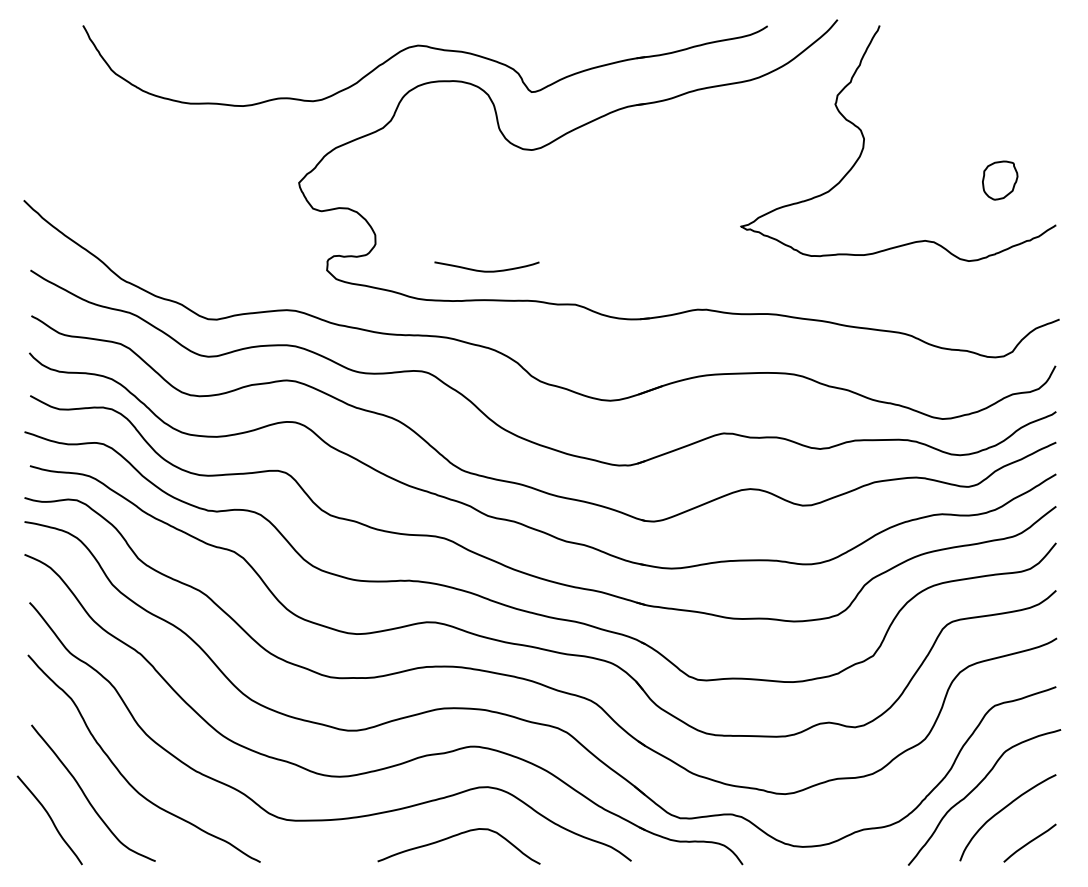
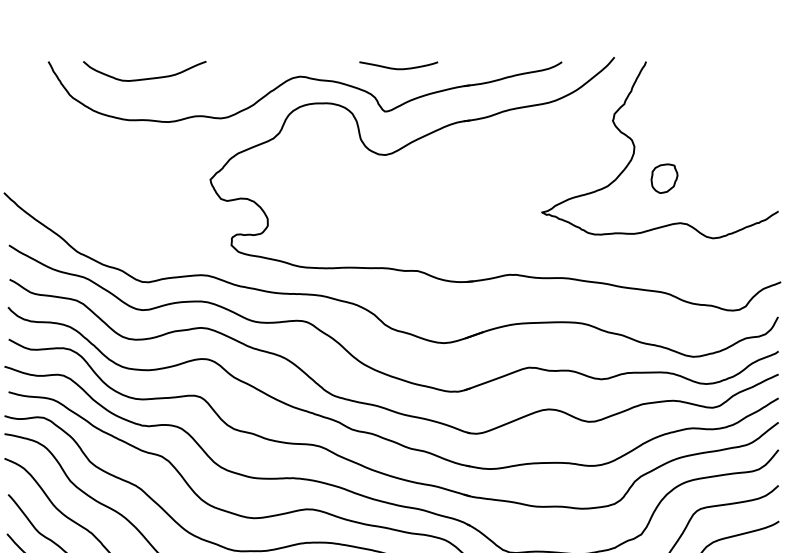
curve: (215, 47) -> (147, 78), added
part: (1000, 180) -> (664, 178), moved
curve: (486, 270) -> (398, 68), moved

